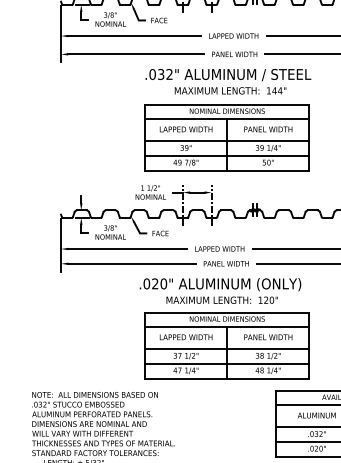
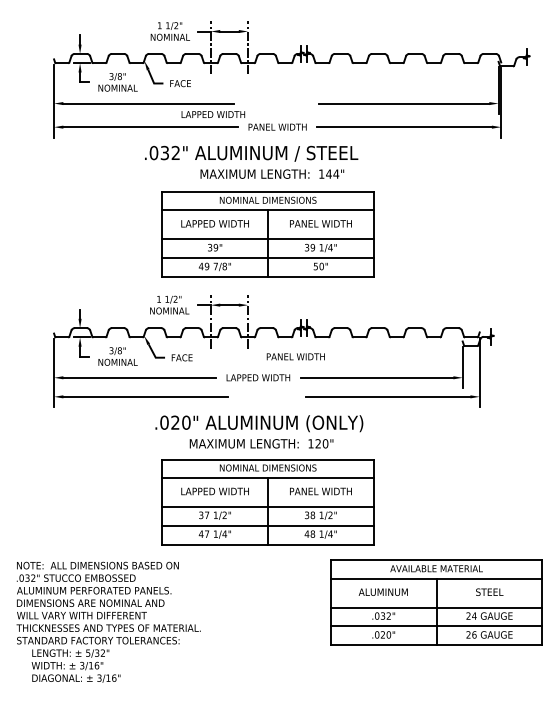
text: (233, 35) -> (213, 114), moved
text: (228, 74) -> (251, 153), moved
text: (226, 263) -> (295, 356), moved

